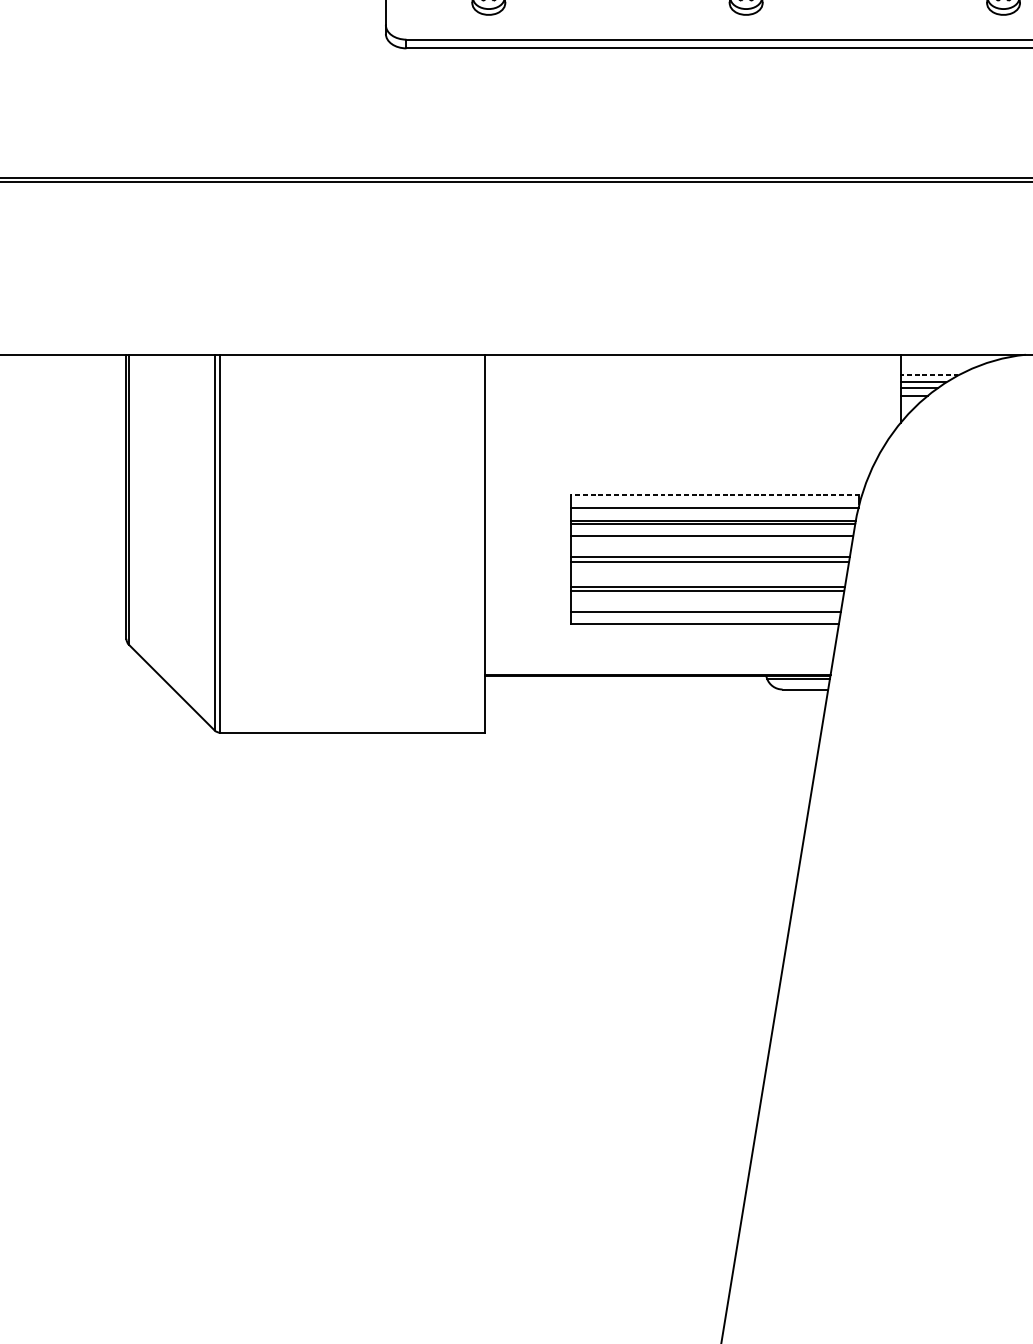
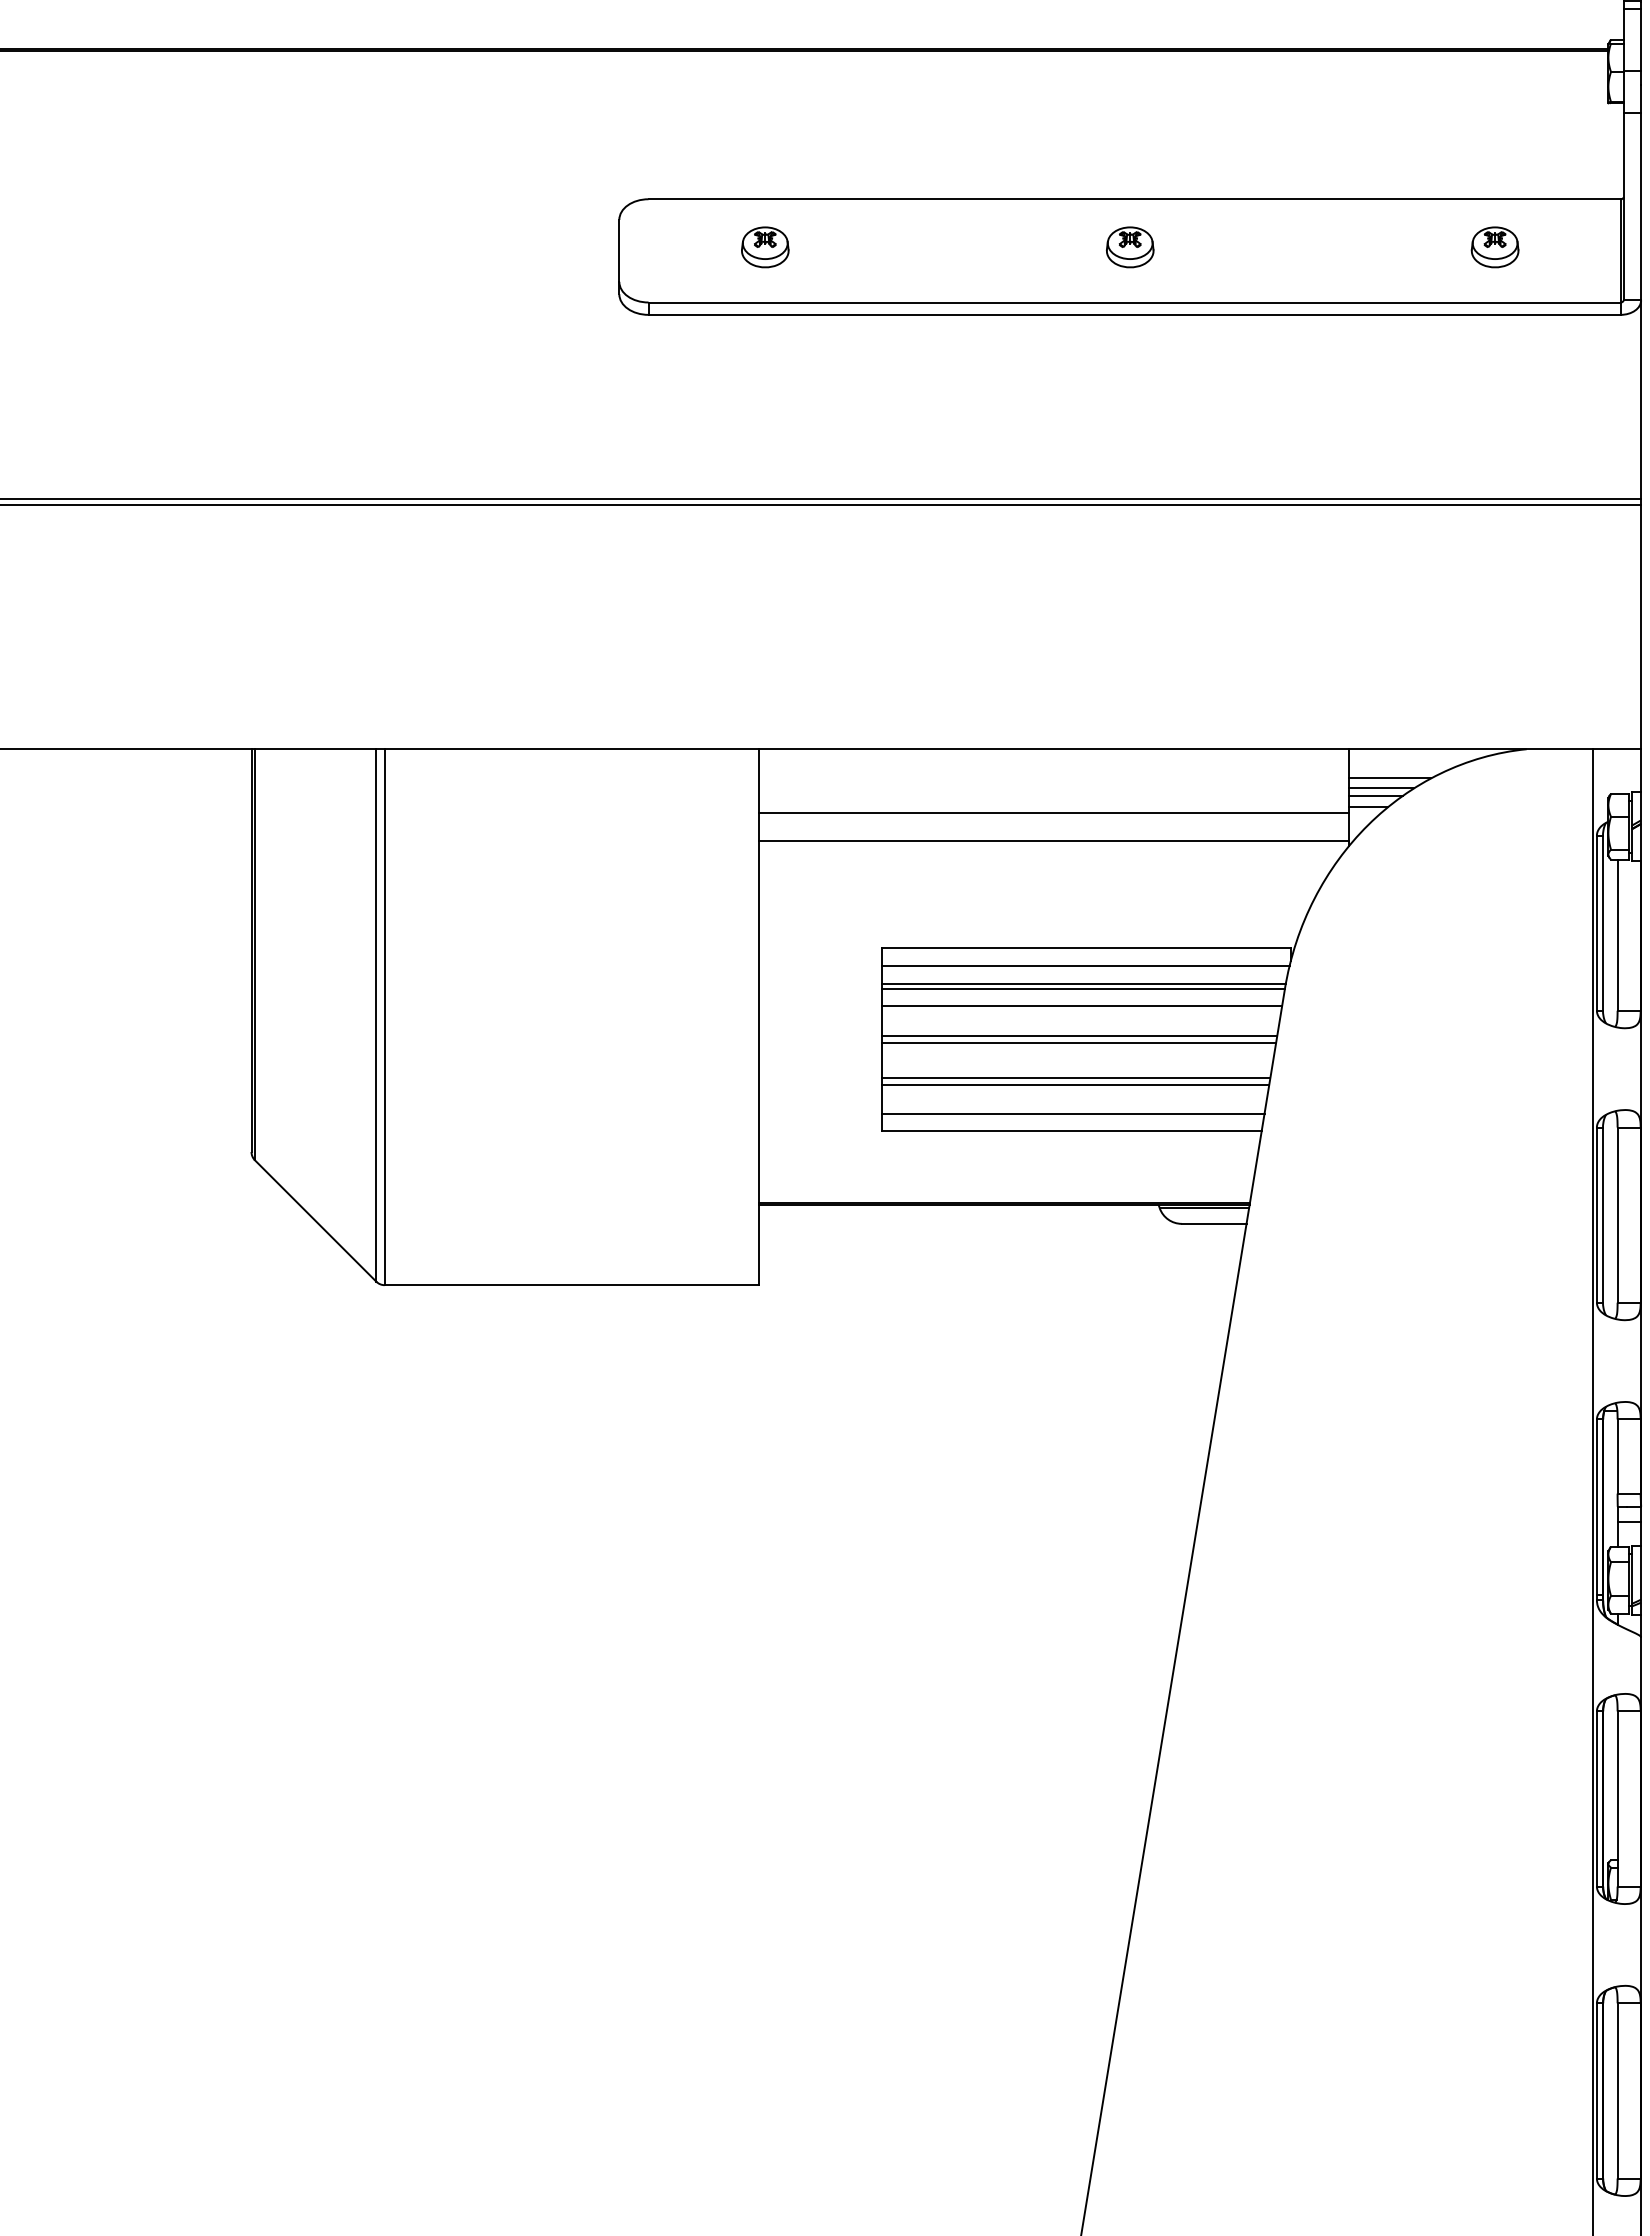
line: (929, 375) -> (1390, 778), dashed -> solid
line: (692, 399) -> (1054, 812), added
line: (692, 419) -> (1054, 840), added
line: (714, 494) -> (1085, 947), dashed -> solid

